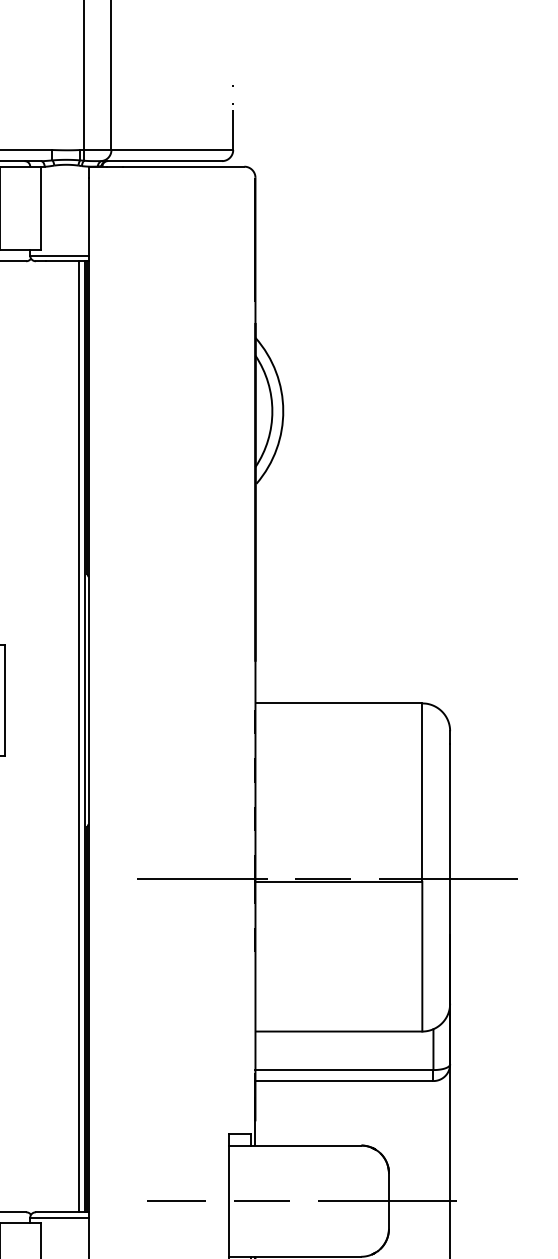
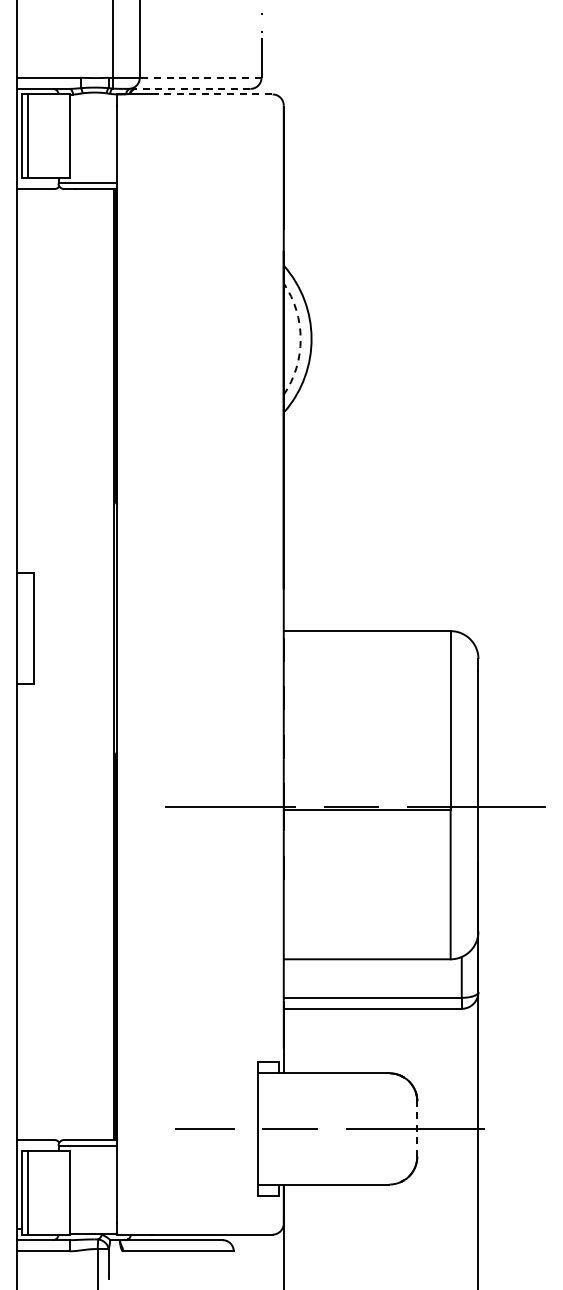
line: (172, 149) -> (200, 77), solid -> dashed
line: (164, 160) -> (192, 88), solid -> dashed
line: (184, 166) -> (212, 94), solid -> dashed
arc: (272, 411) -> (300, 339), solid -> dashed
line: (79, 736) -> (107, 664), removed
line: (389, 1200) -> (417, 1128), solid -> dashed

